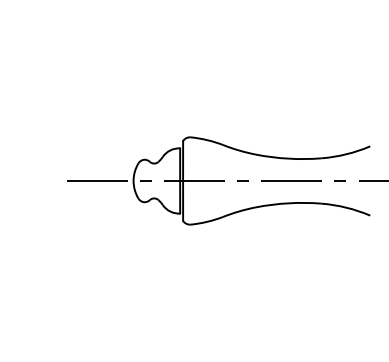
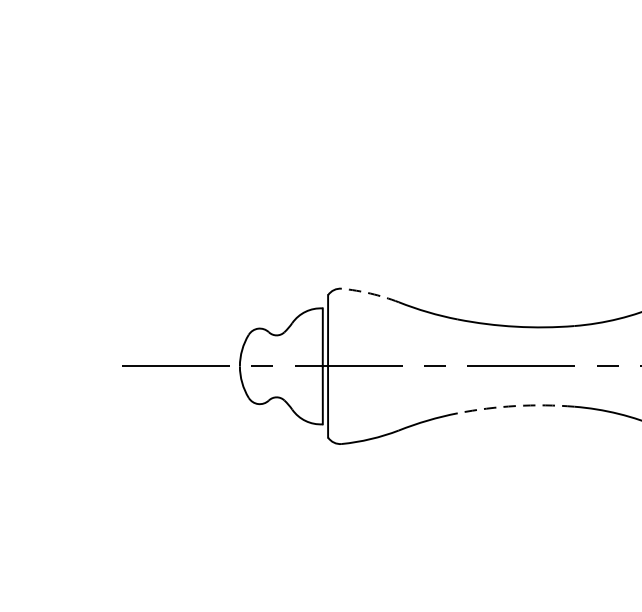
arc: (207, 140) -> (371, 294), solid -> dashed
arc: (288, 203) -> (515, 406), solid -> dashed

